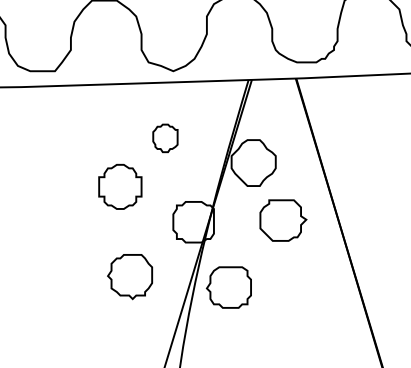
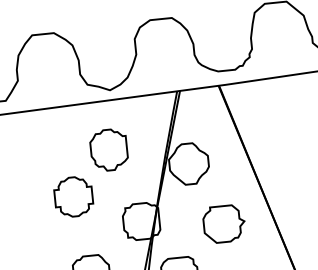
part: (165, 138) -> (109, 150), size x1.67
part: (283, 220) -> (224, 224), moved

